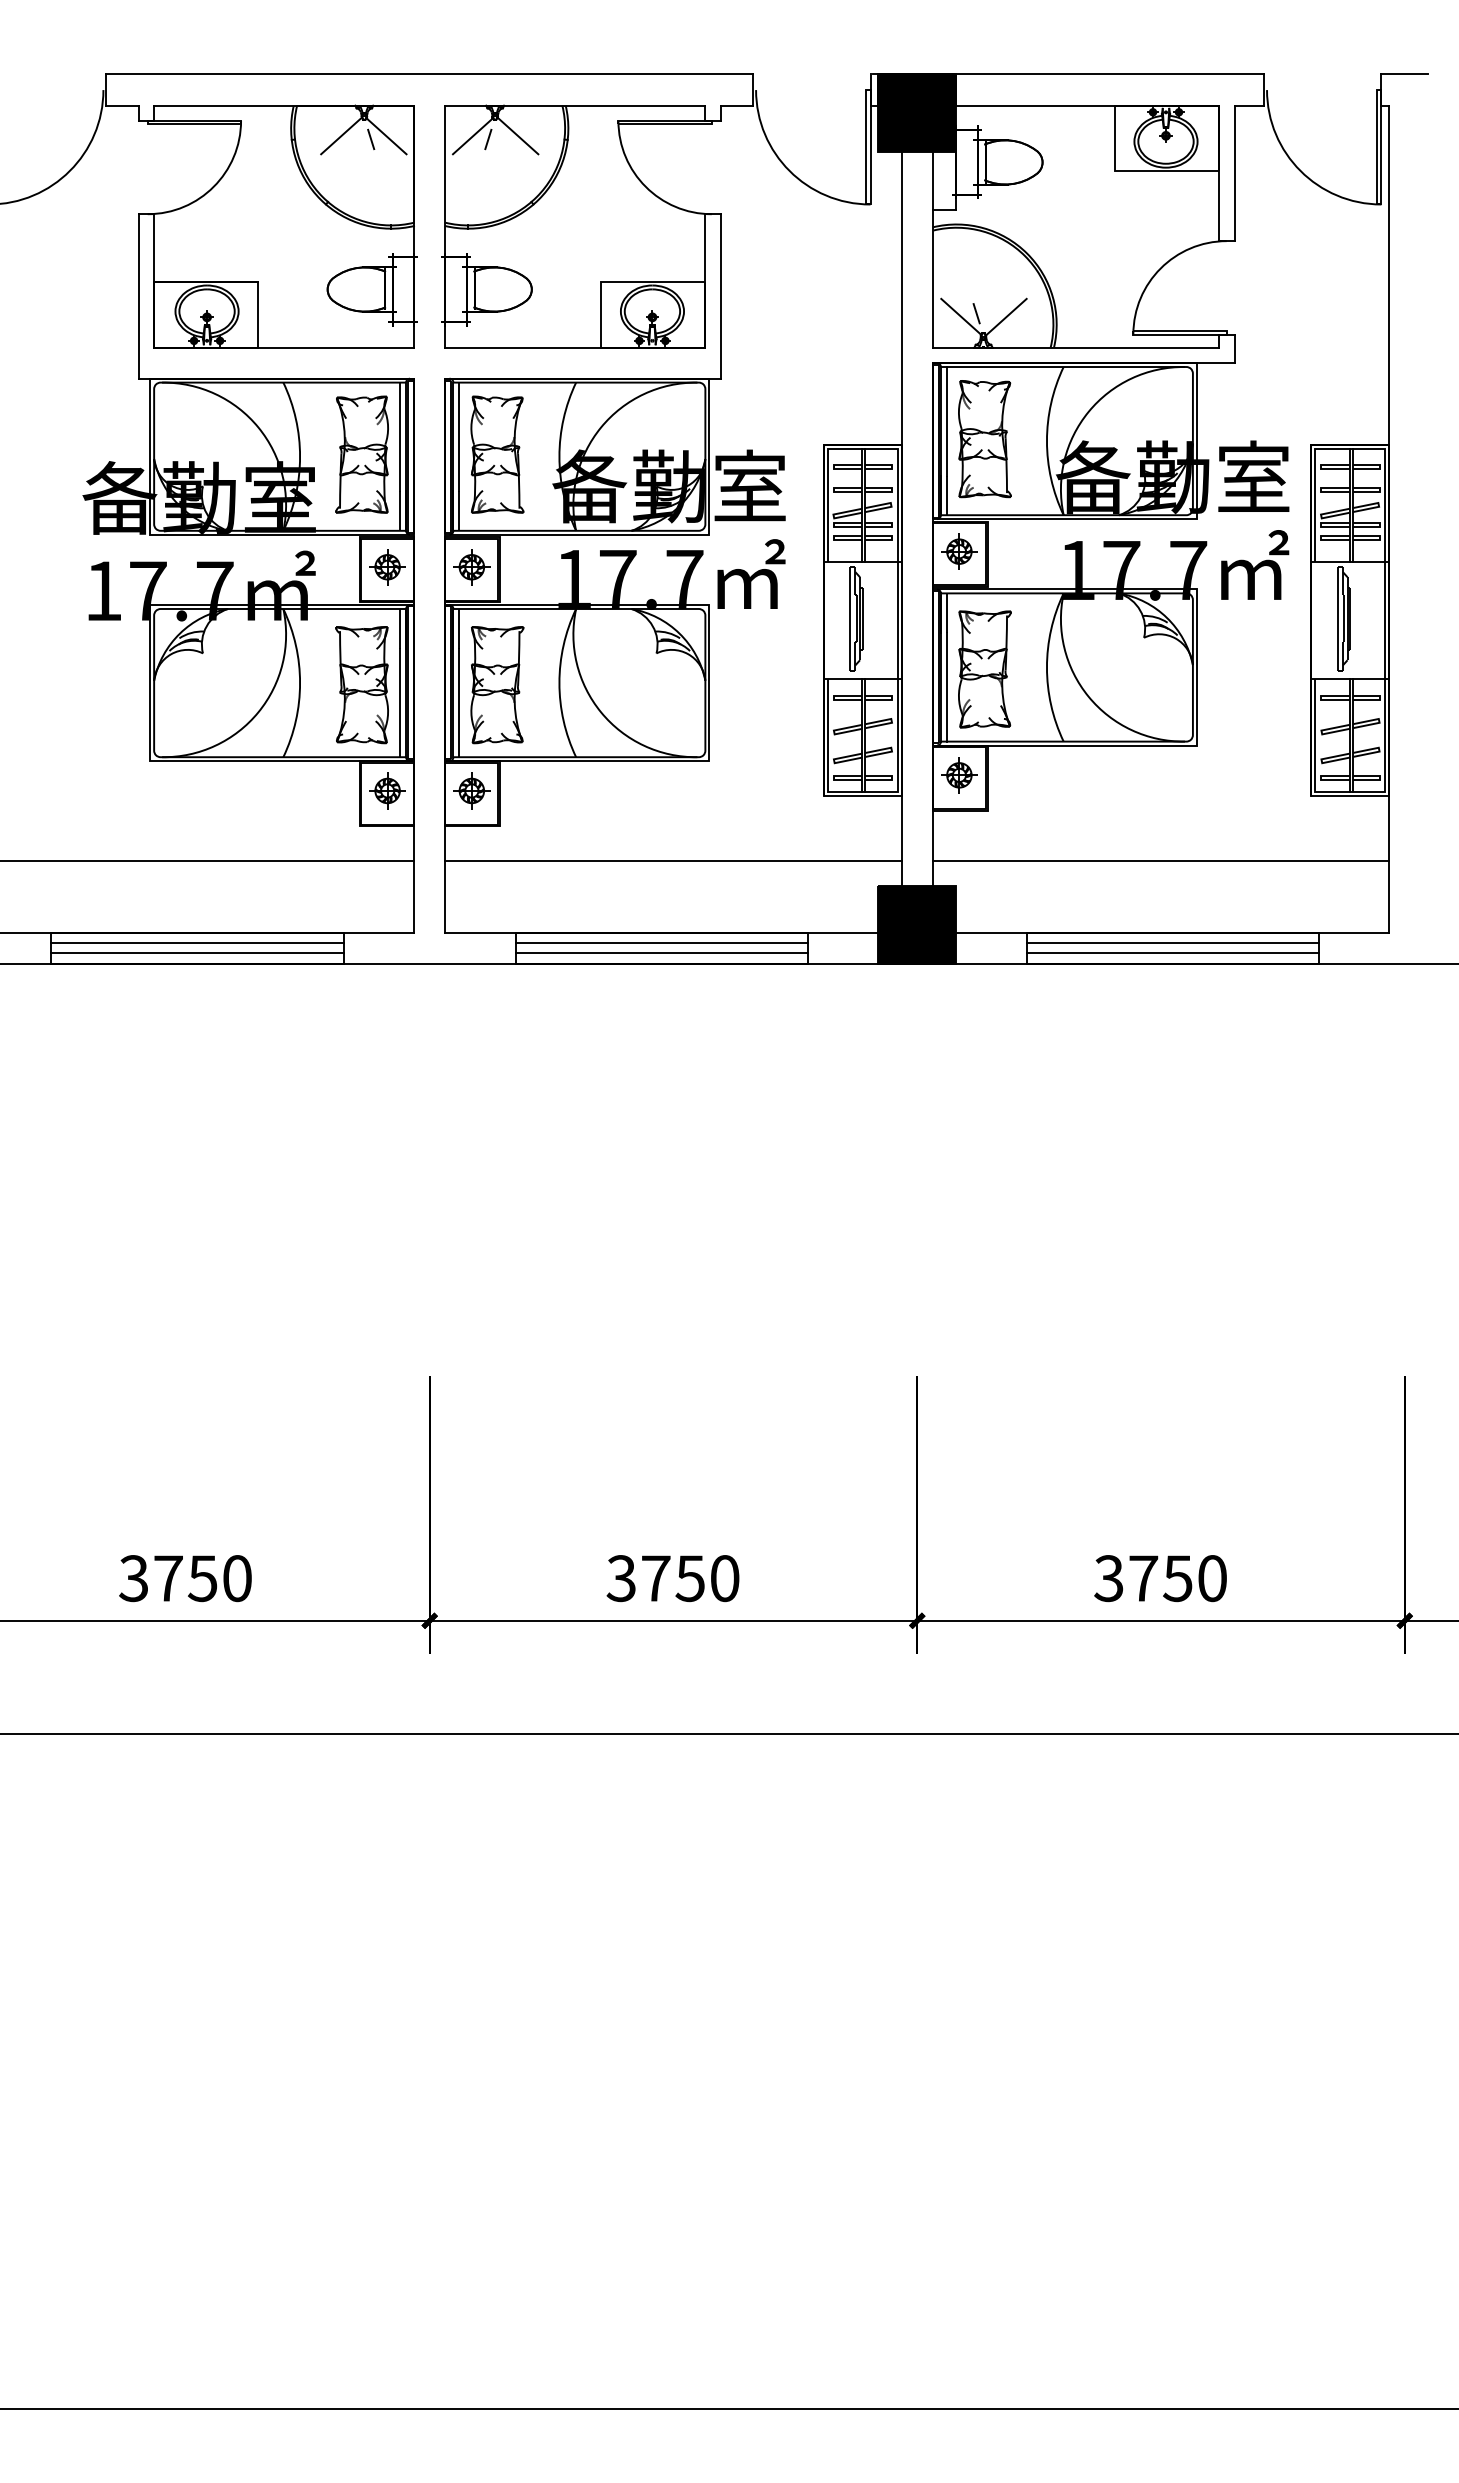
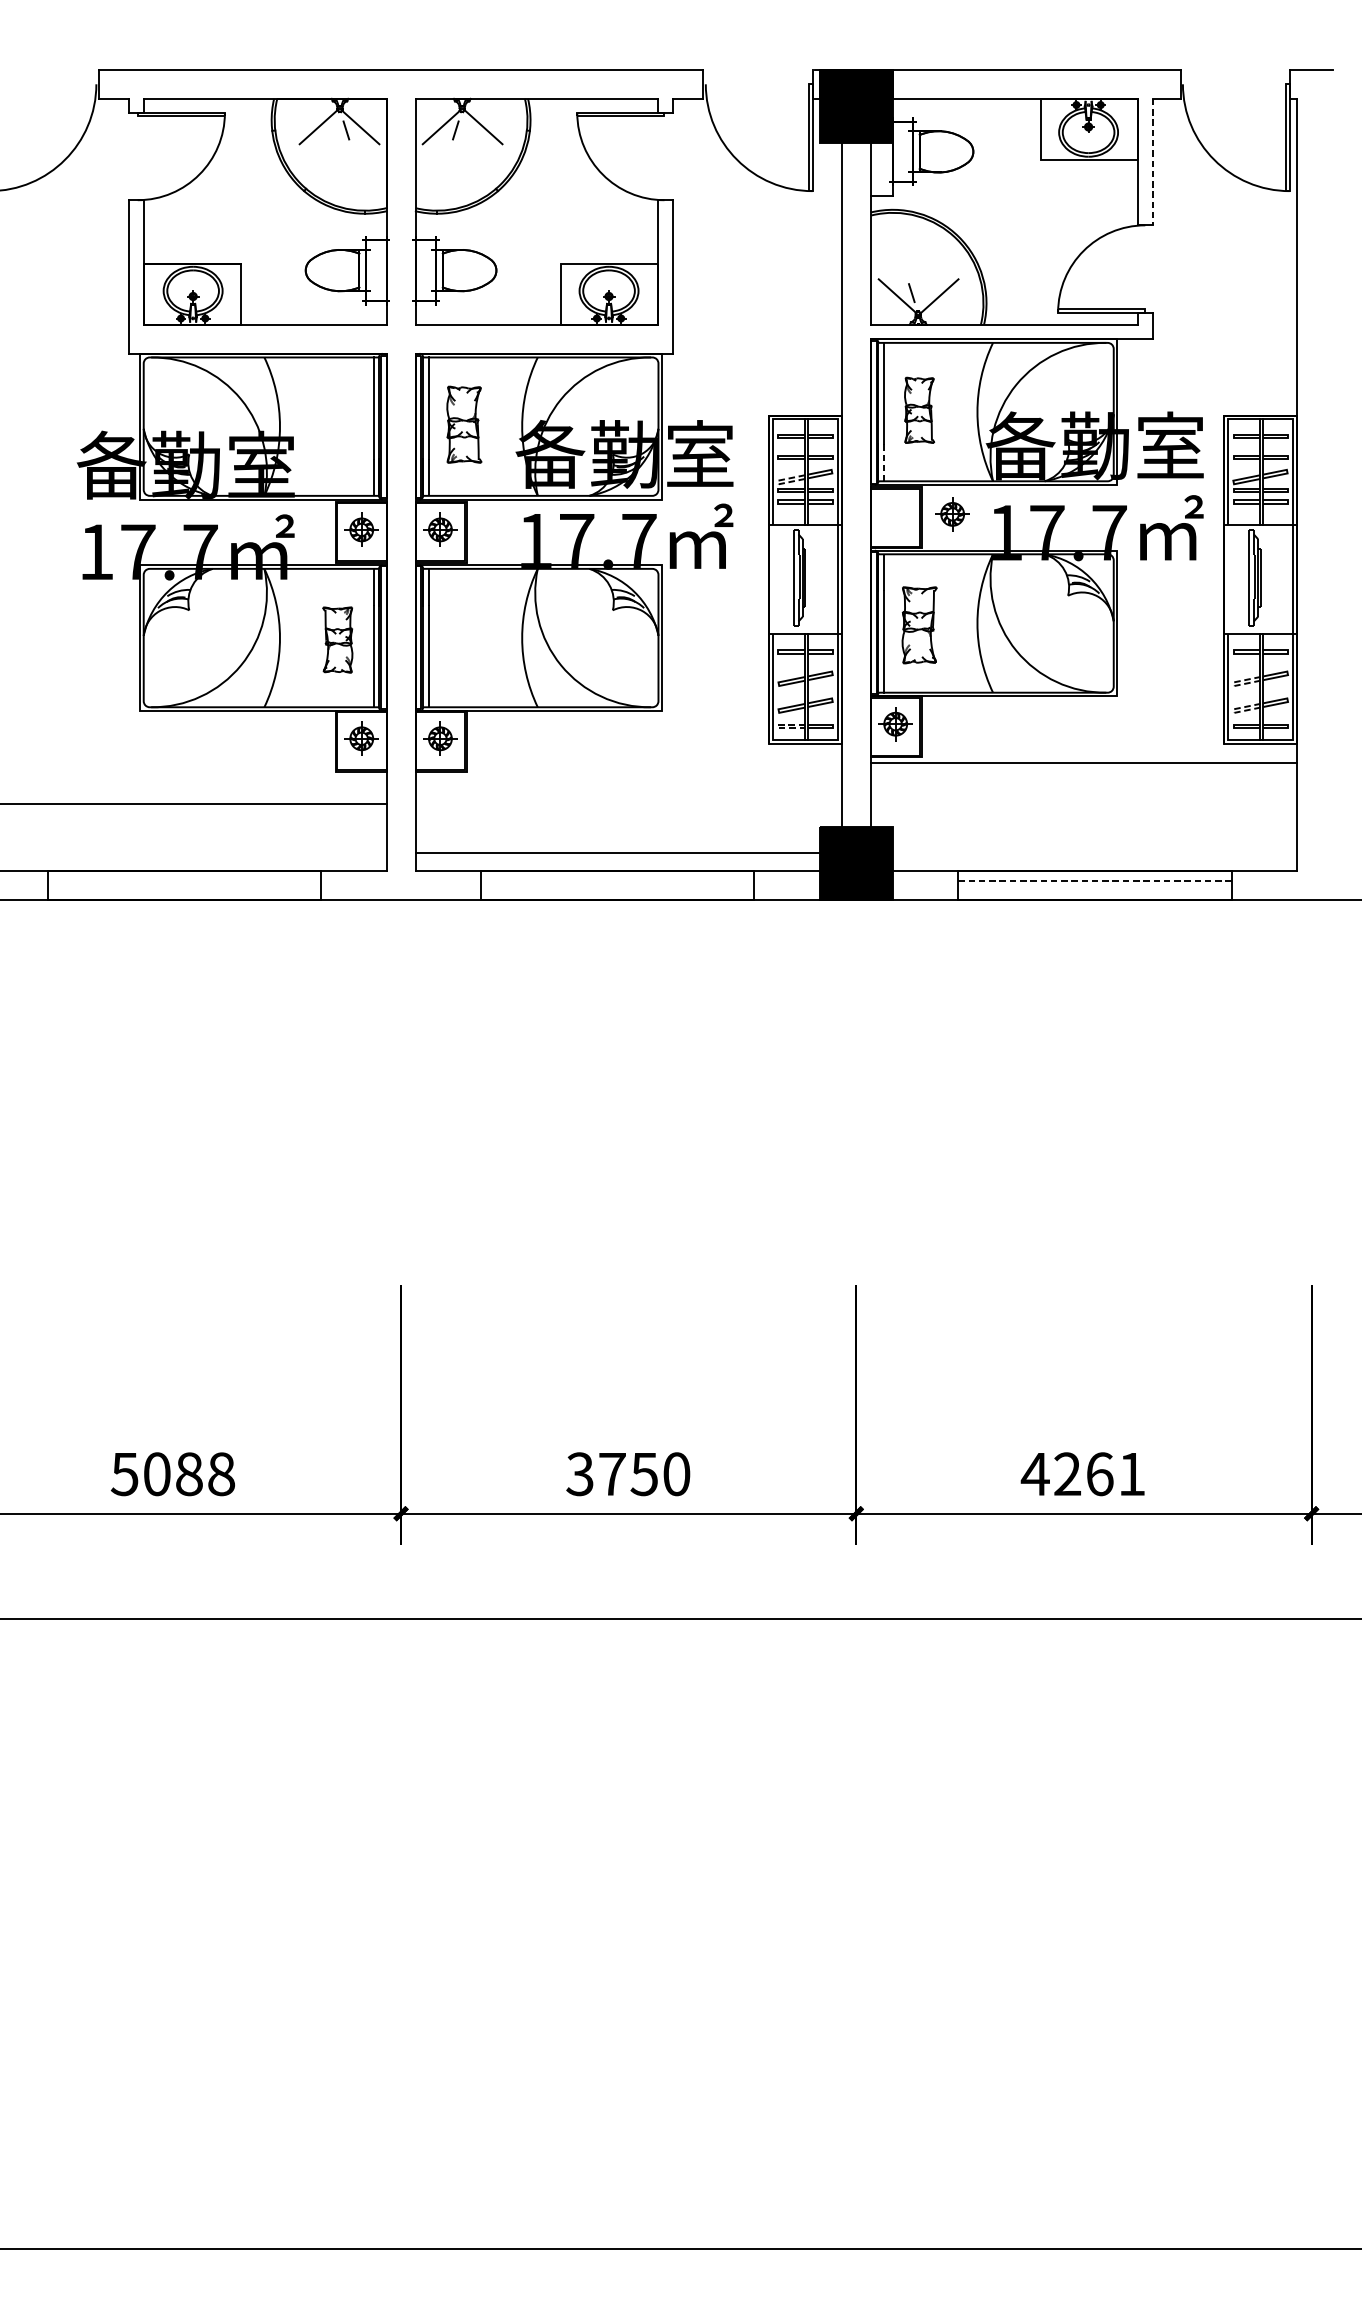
line: (1234, 173) -> (1152, 162), solid -> dashed
part: (984, 439) -> (919, 410), size x0.6
part: (361, 454) -> (337, 424), removed
part: (497, 454) -> (464, 424), size x0.7
line: (946, 495) -> (883, 462), solid -> dashed
line: (833, 516) -> (778, 482), solid -> dashed
part: (959, 551) -> (952, 514), moved
part: (984, 669) -> (919, 625), size x0.7
part: (361, 685) -> (337, 640), size x0.6
part: (497, 685) -> (464, 640), removed
line: (1321, 732) -> (1233, 684), solid -> dashed
line: (1321, 761) -> (1233, 711), solid -> dashed
line: (833, 777) -> (778, 726), solid -> dashed
line: (673, 861) -> (628, 853), moved
line: (1160, 861) -> (1083, 763), moved
line: (197, 942) -> (184, 880), removed
line: (661, 942) -> (617, 880), removed
line: (1173, 942) -> (1095, 880), solid -> dashed
line: (197, 953) -> (184, 890), removed
line: (661, 953) -> (617, 890), removed
line: (1172, 953) -> (1094, 890), removed
text: (185, 1578) -> (173, 1474), 3750 -> 5088
text: (1159, 1578) -> (1082, 1474), 3750 -> 4261

